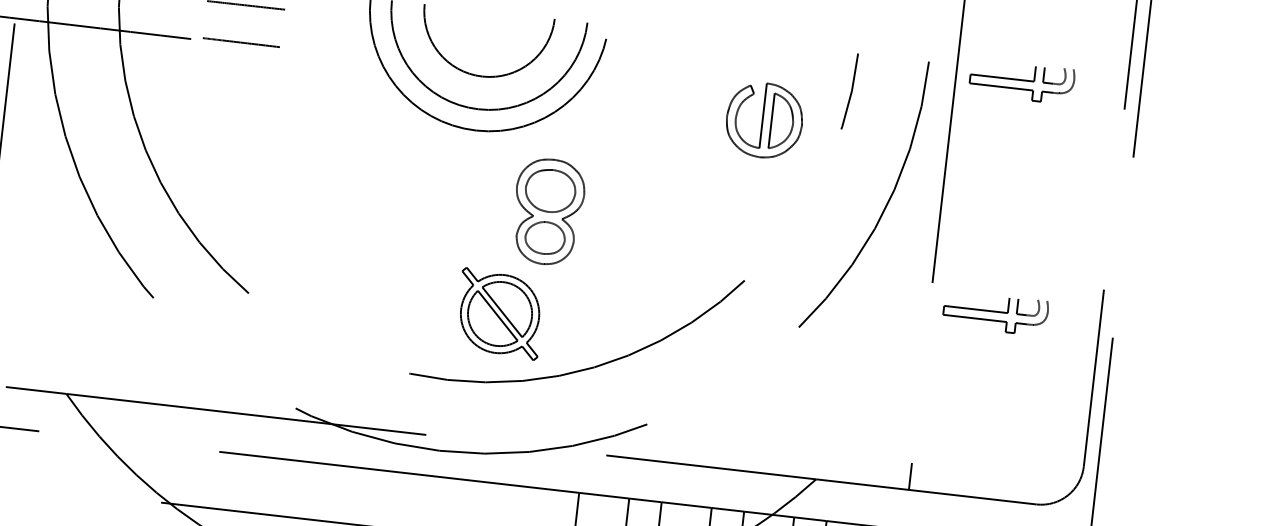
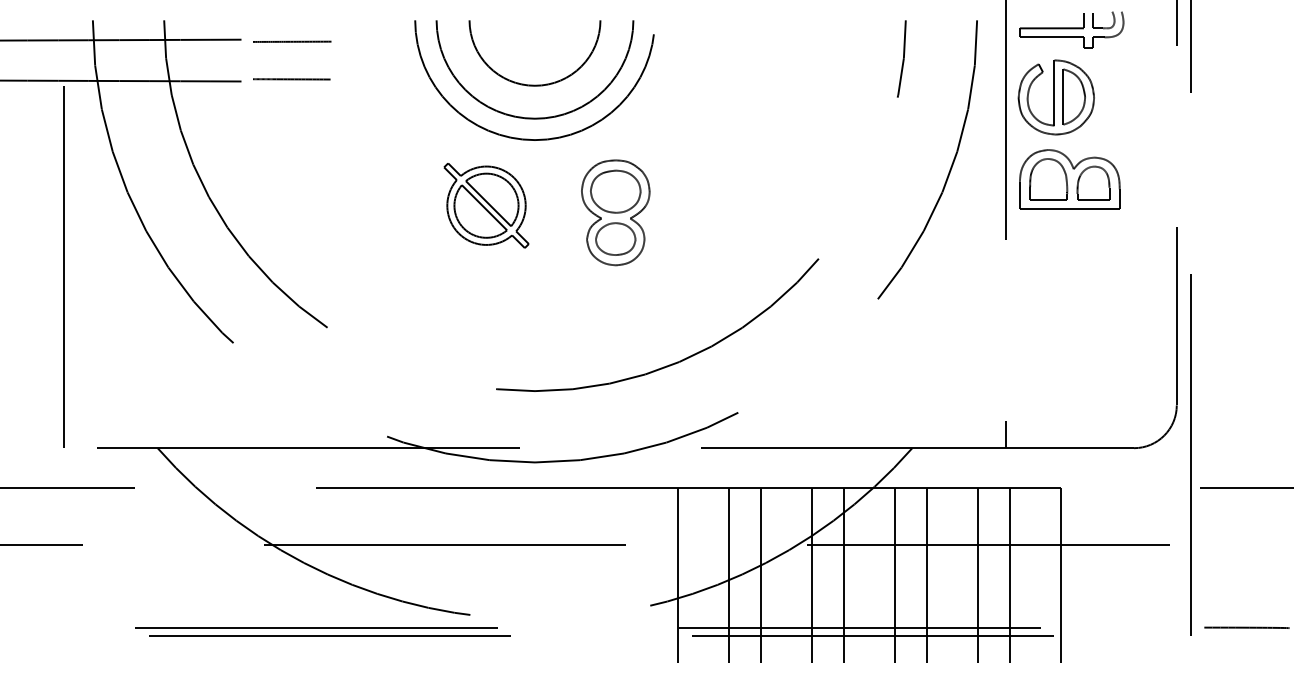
part: (763, 120) -> (1055, 97), moved
part: (1002, 230) -> (1069, 179), added
part: (995, 312) -> (1071, 262), removed
part: (500, 313) -> (486, 205), moved

